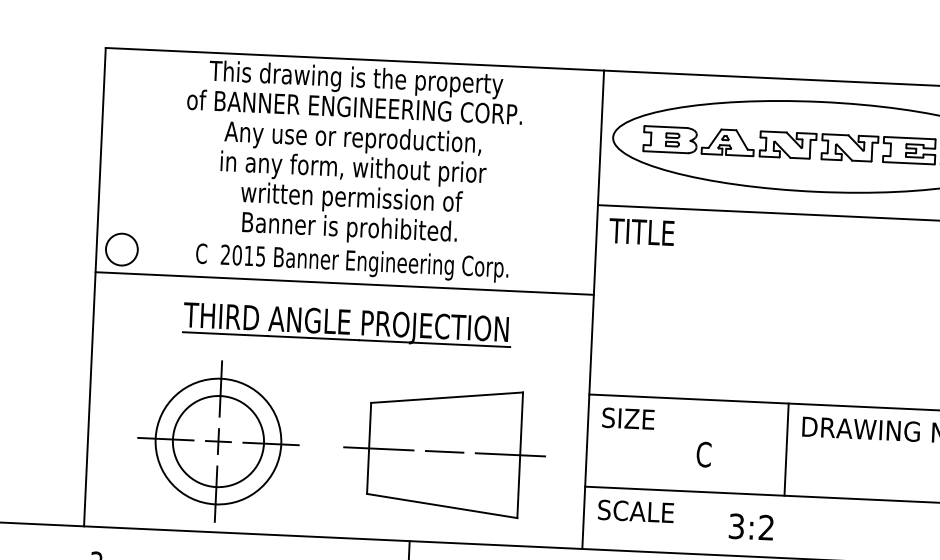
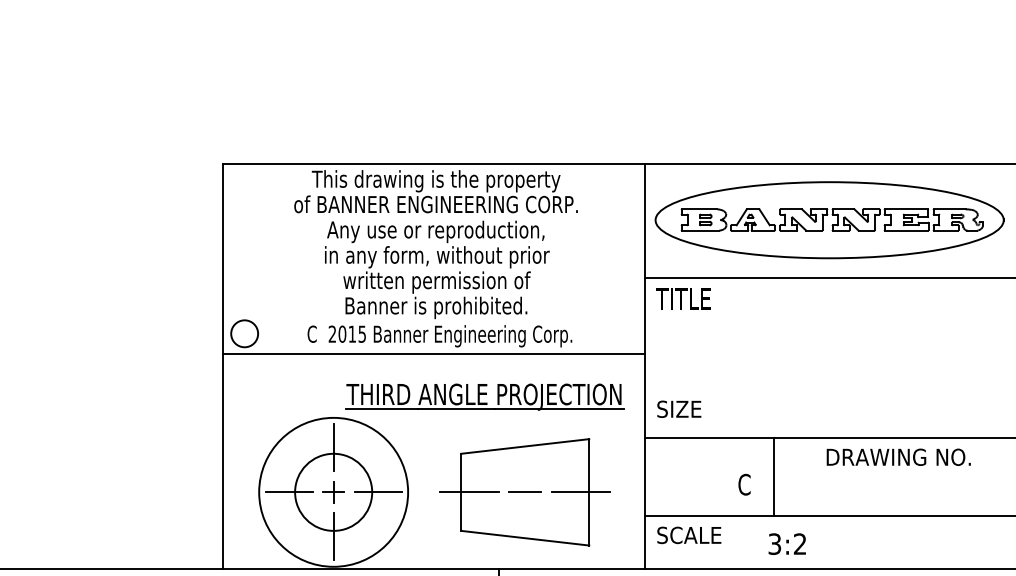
part: (346, 324) -> (484, 396), moved
text: (628, 417) -> (679, 408), moved
circle: (218, 441) -> (333, 492), size x1.4
line: (786, 449) -> (774, 477), moved

